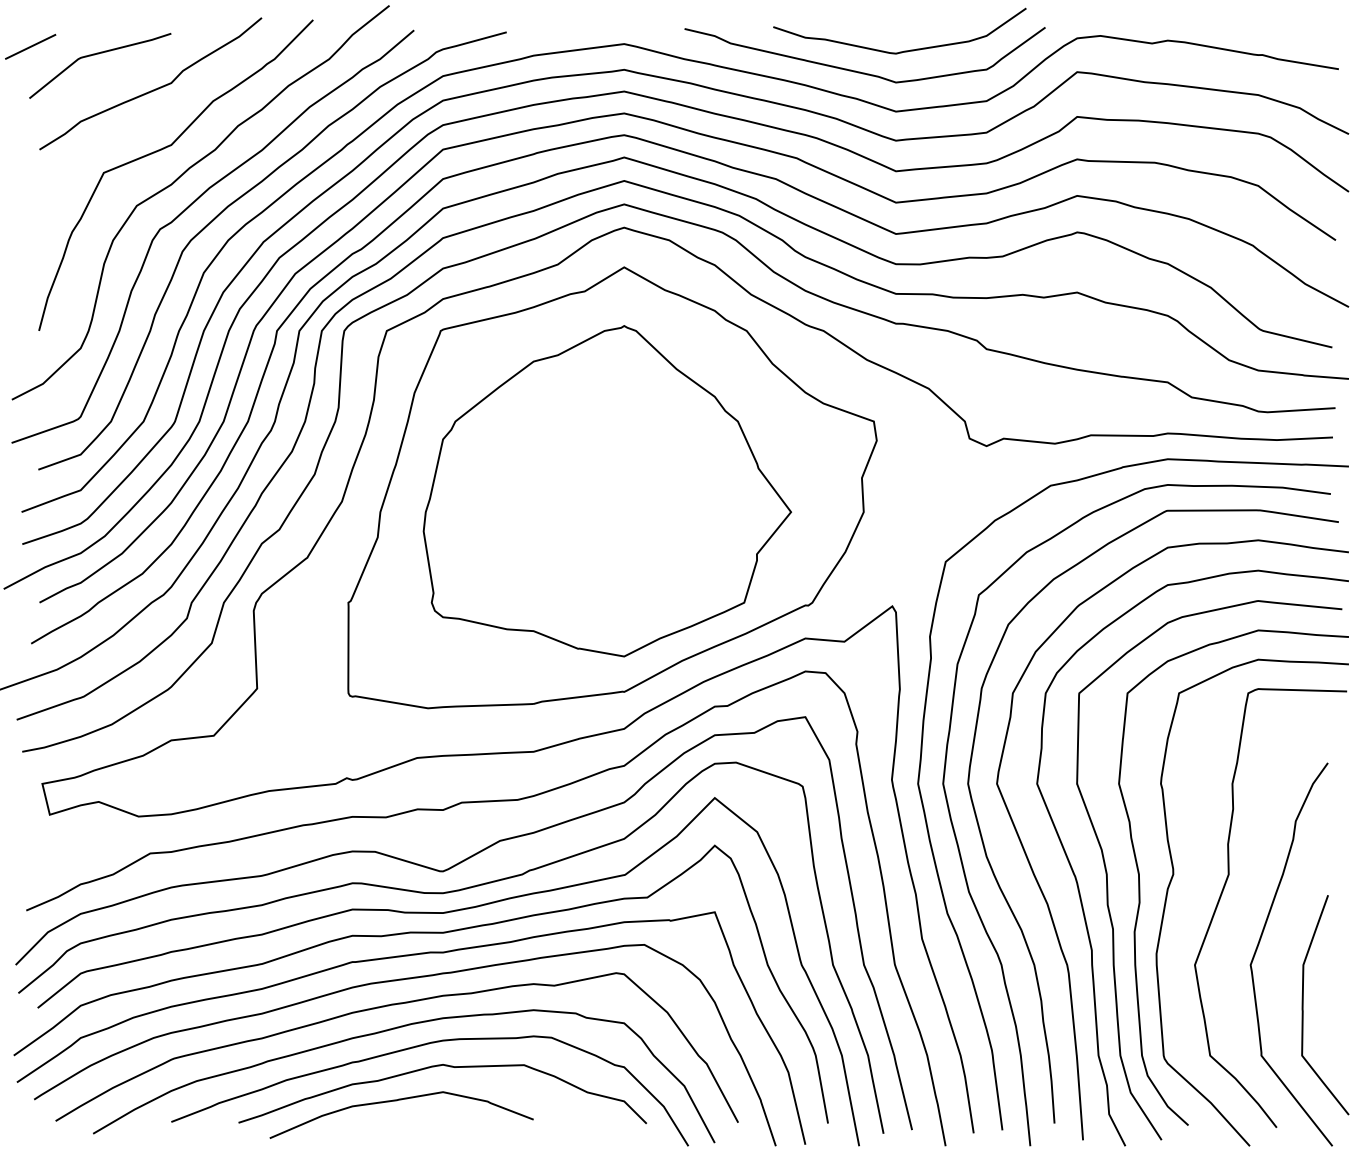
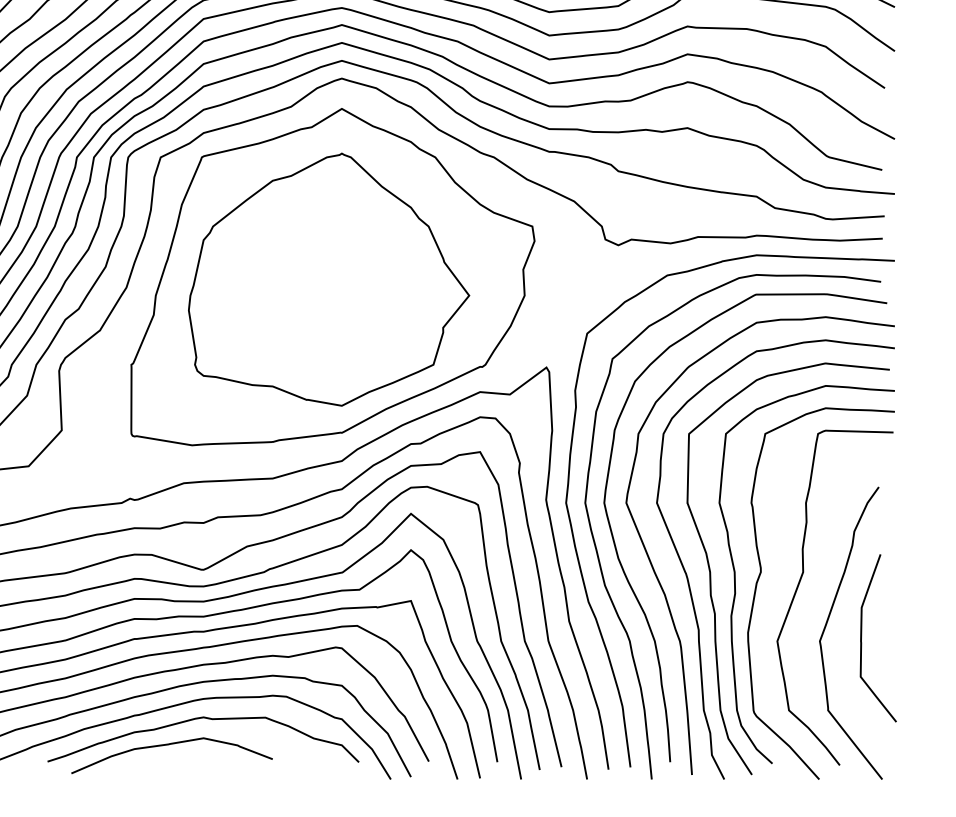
curve: (1303, 1005) -> (861, 638), moved

